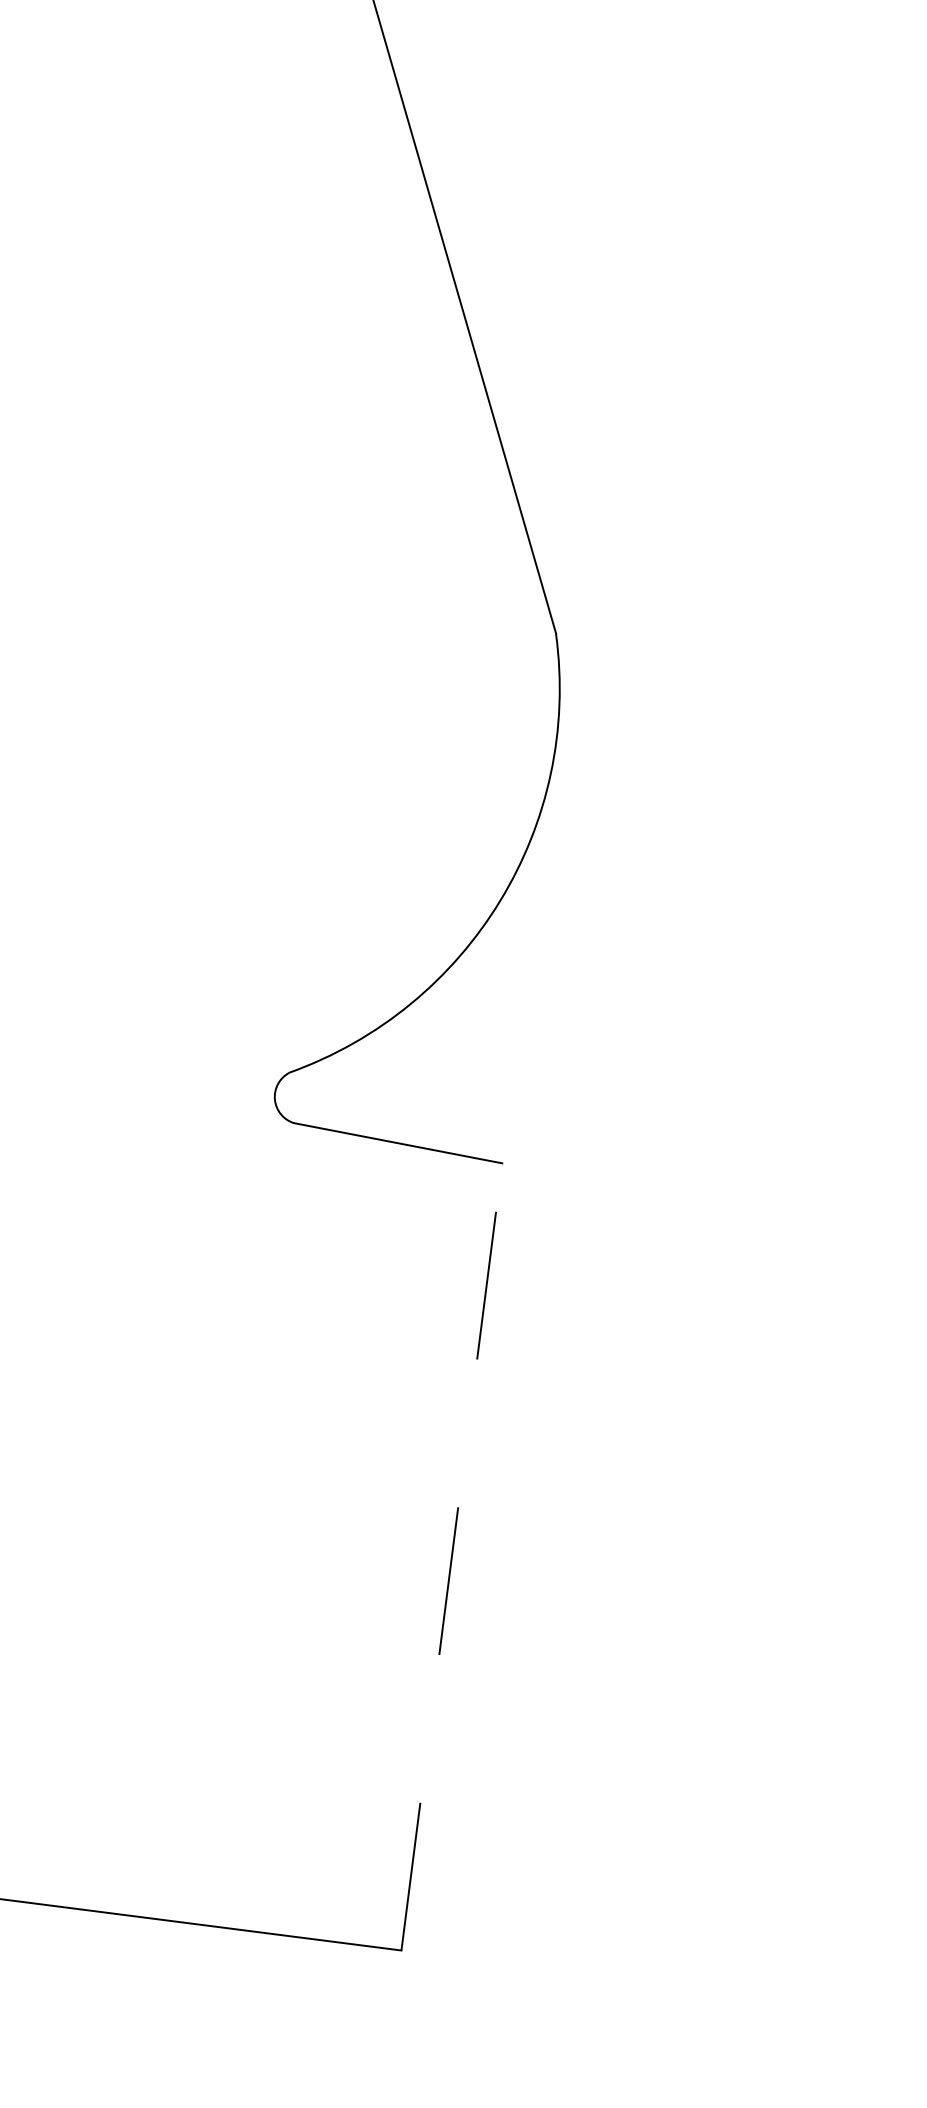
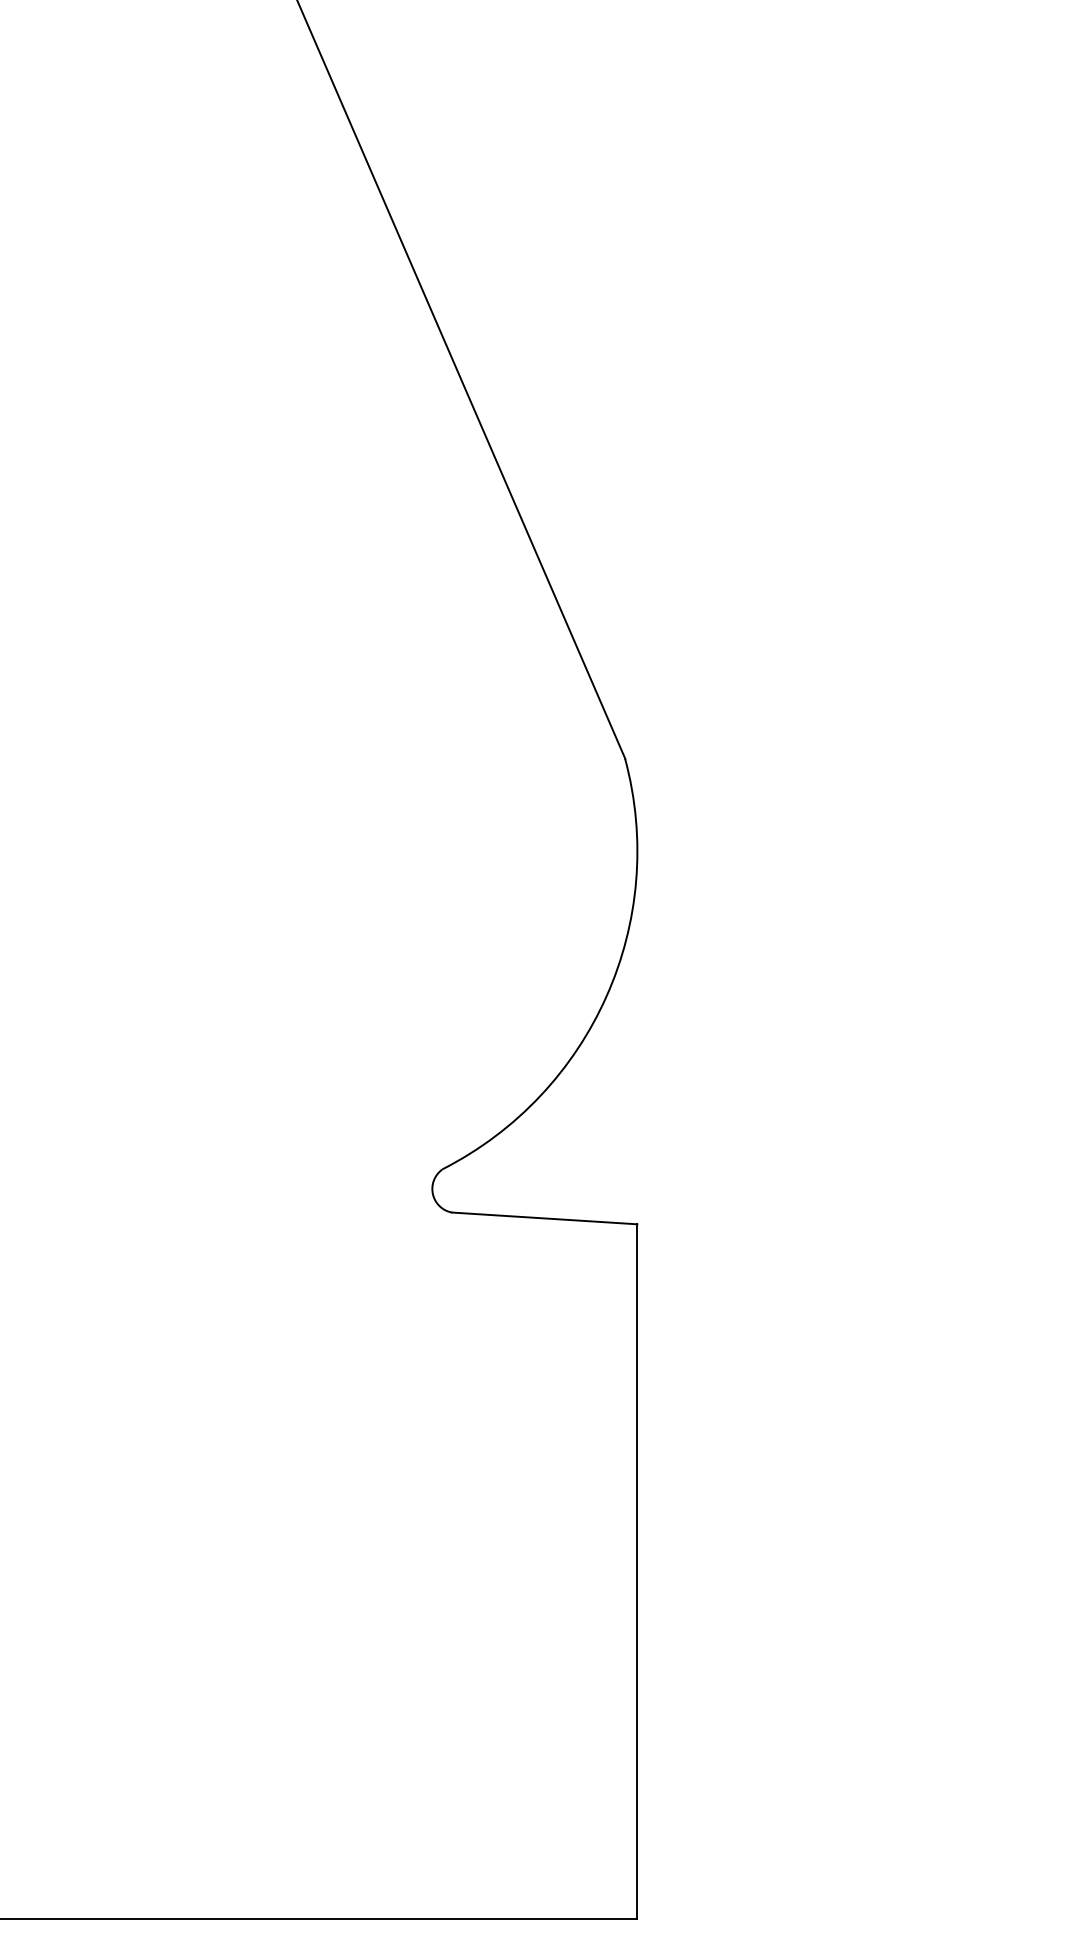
line: (452, 1556) -> (637, 1571), dashed -> solid

